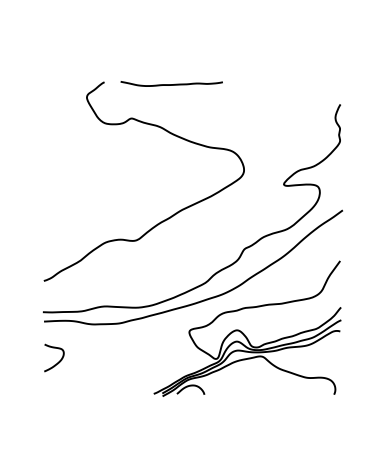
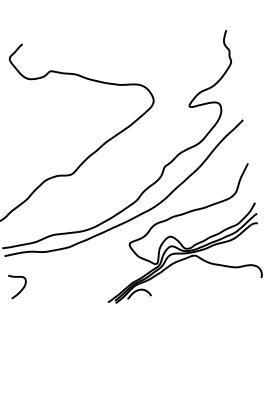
curve: (171, 84) -> (79, 36), removed

